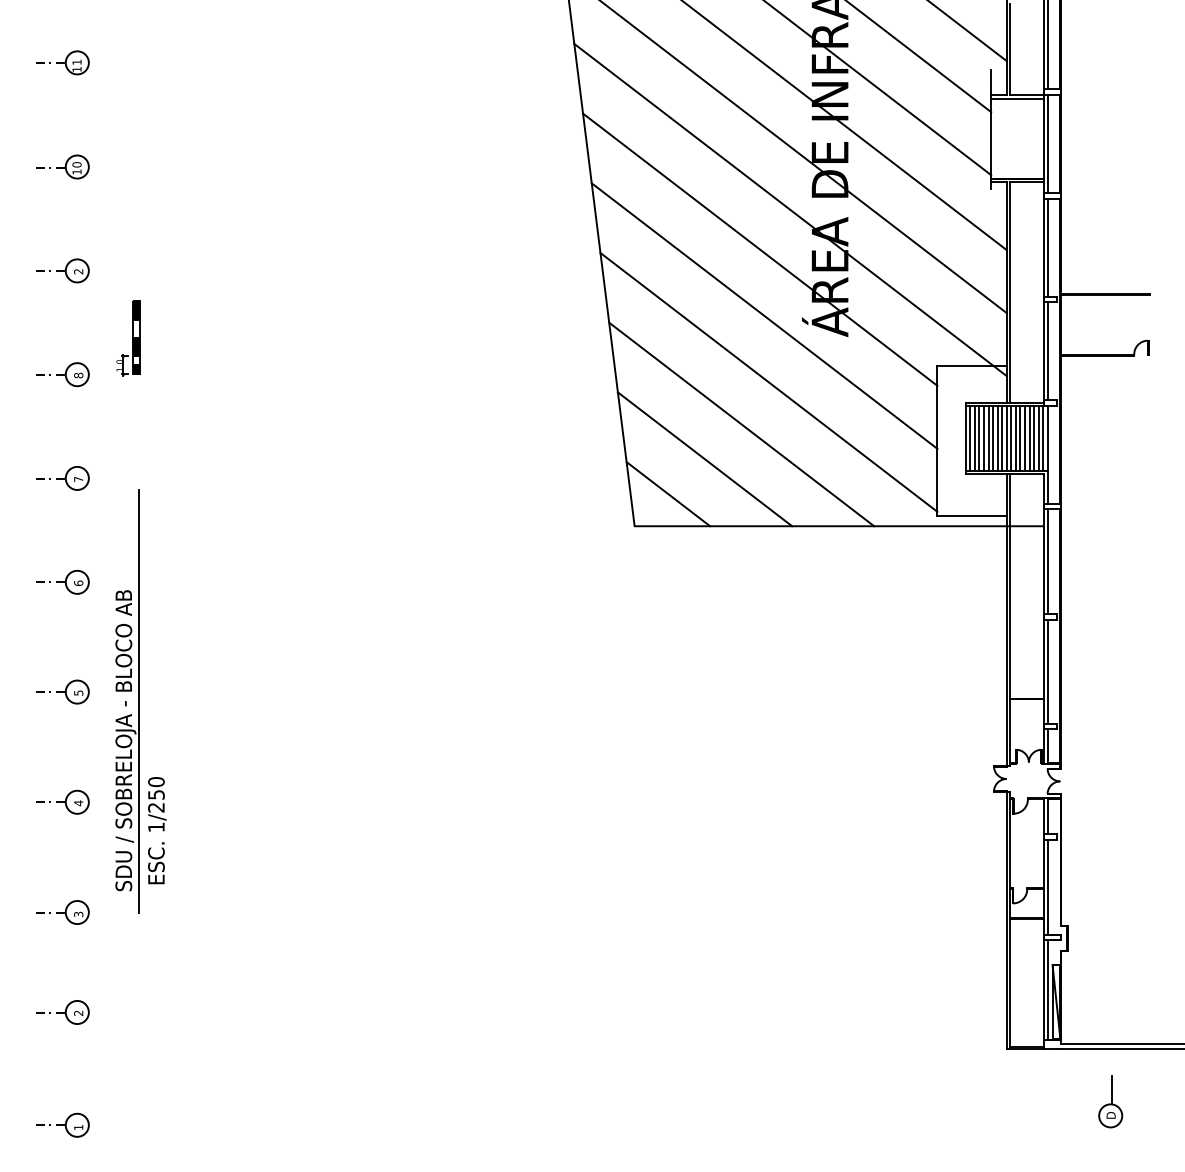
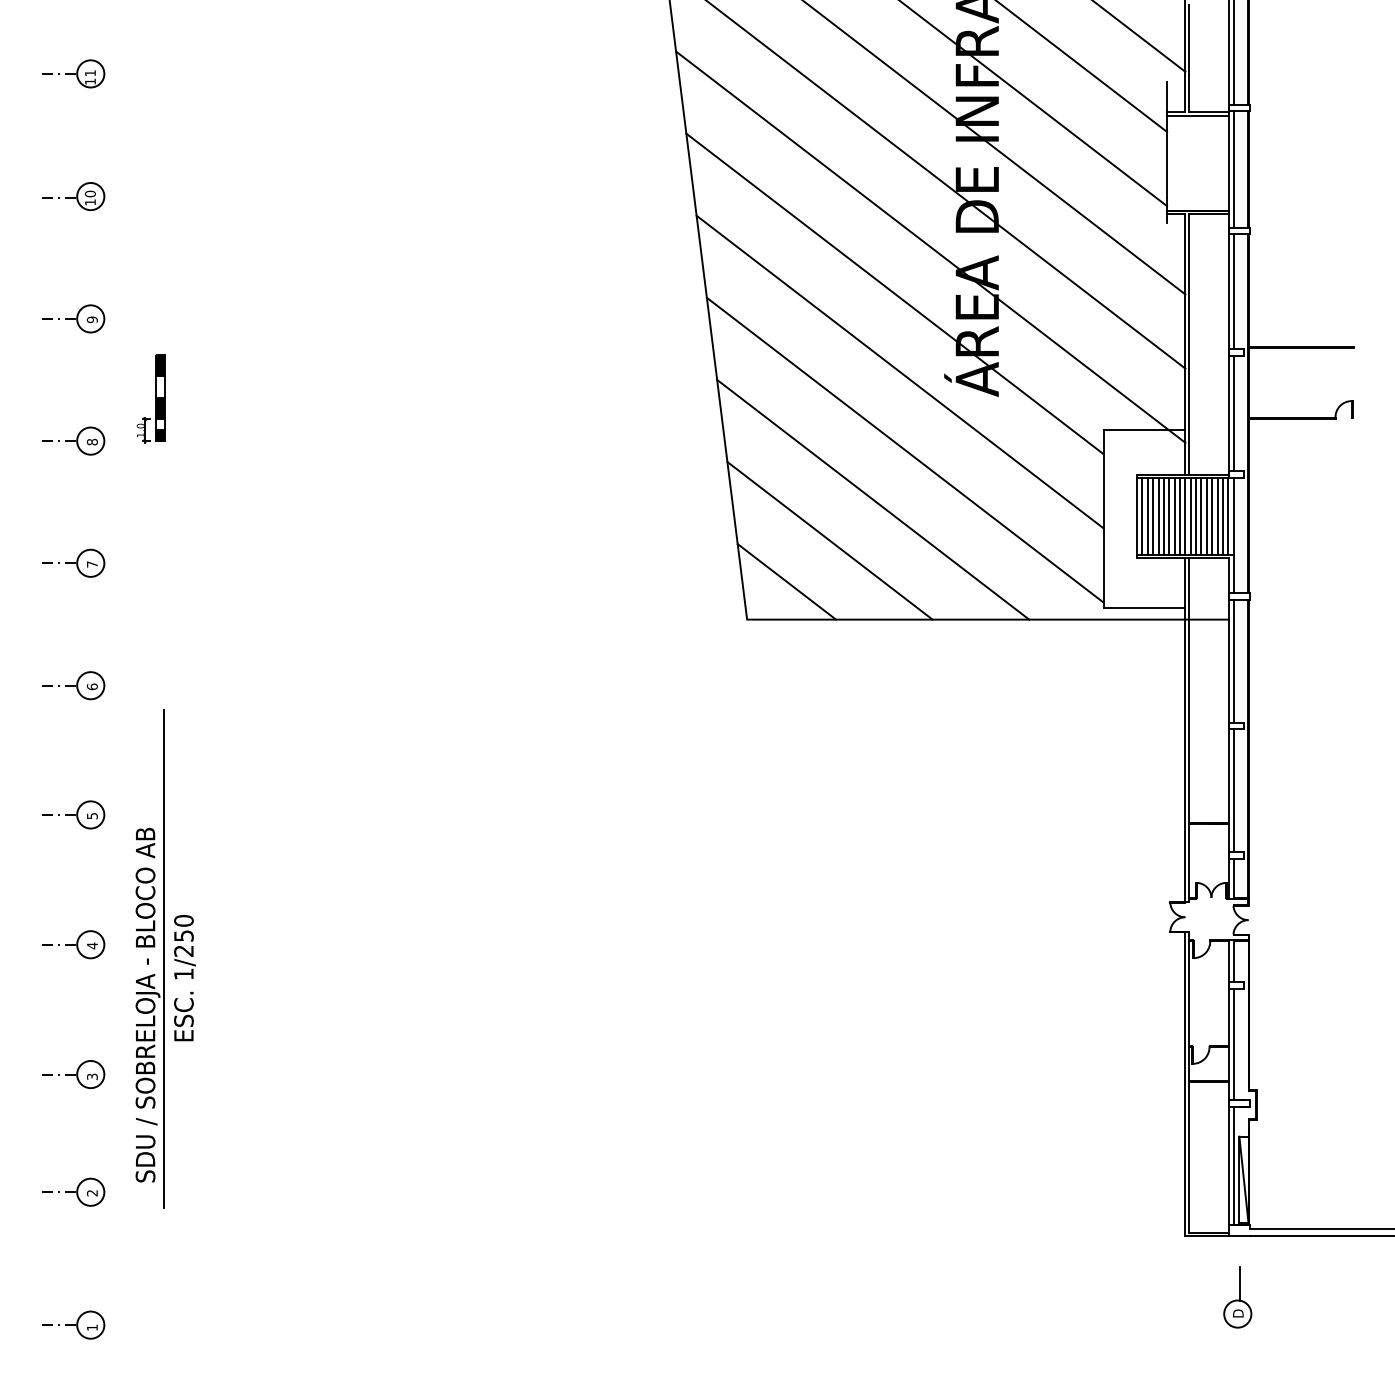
text: (78, 271) -> (92, 319), 2 -> 9
part: (127, 701) -> (149, 958), moved
part: (1110, 1101) -> (1237, 1297), moved

